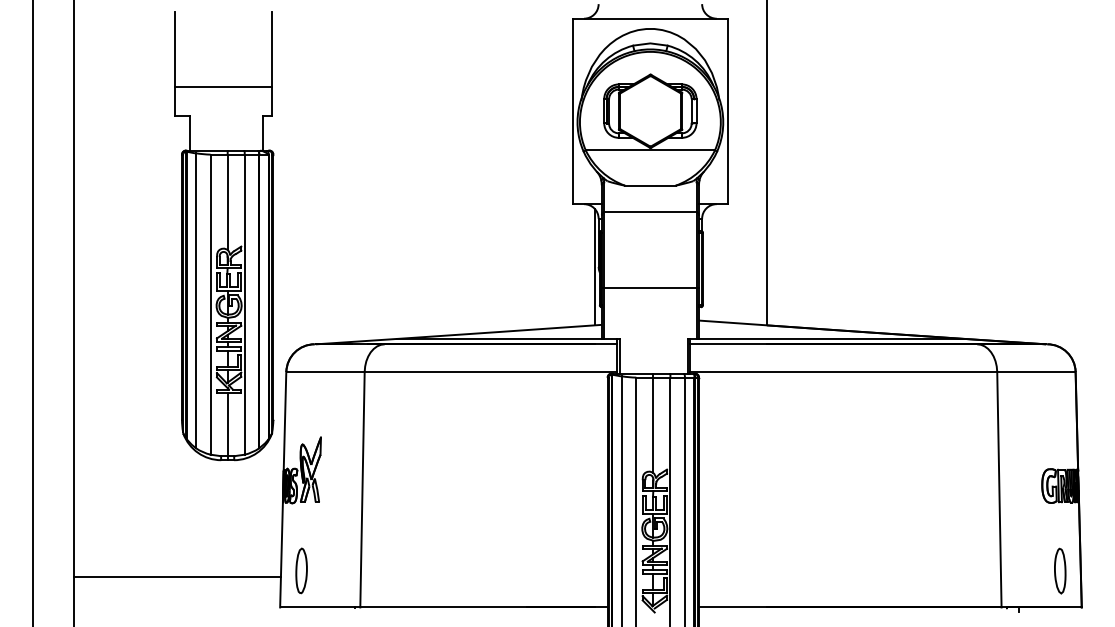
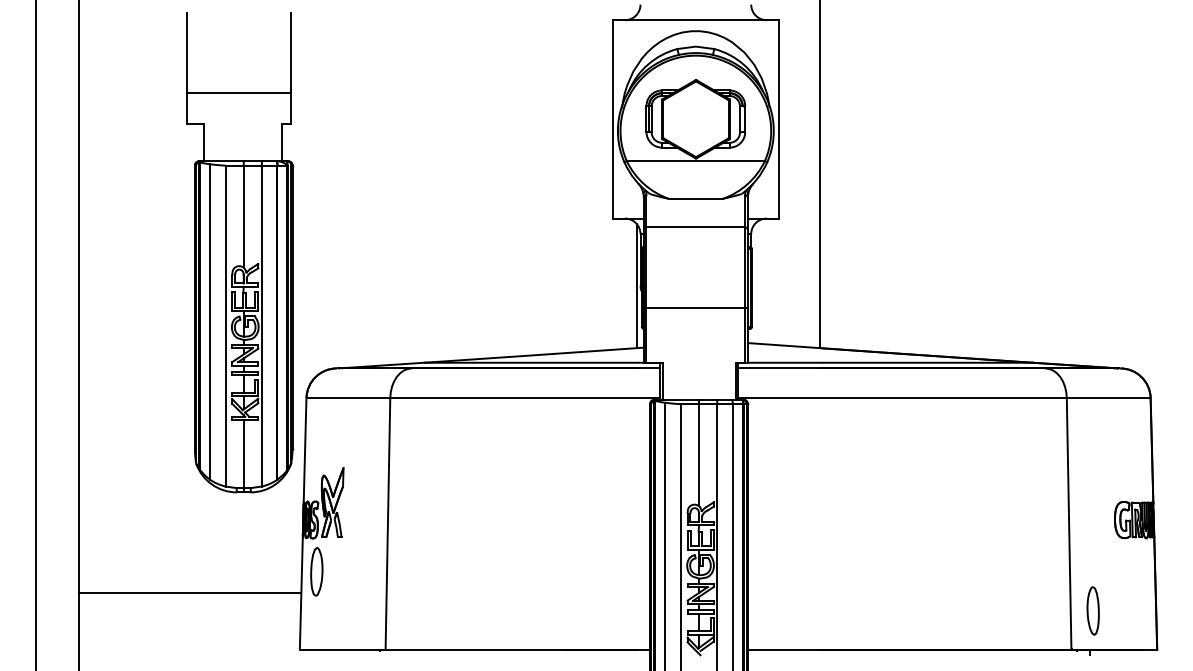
part: (301, 570) -> (316, 571), moved
part: (1059, 570) -> (1092, 610), moved
line: (176, 576) -> (189, 592), moved

